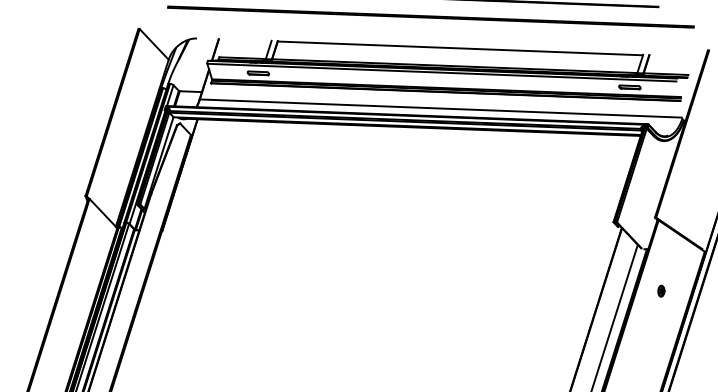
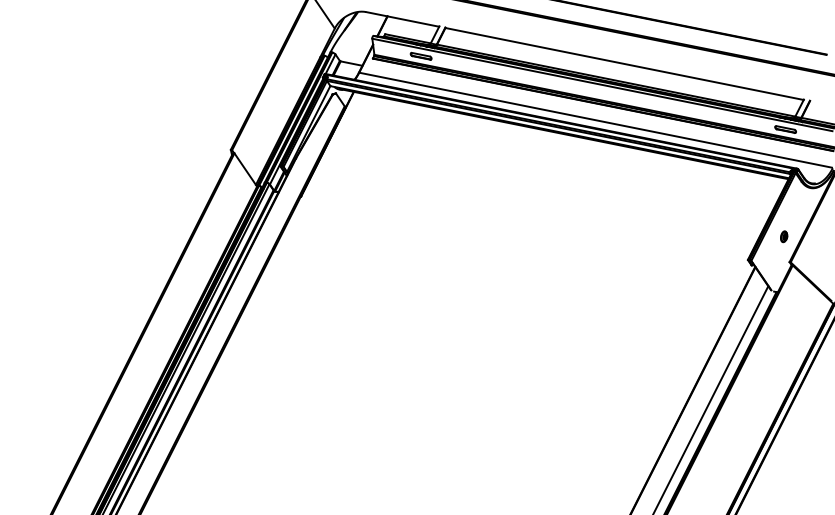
line: (234, 40) -> (402, 19), added
part: (661, 290) -> (784, 236), moved

